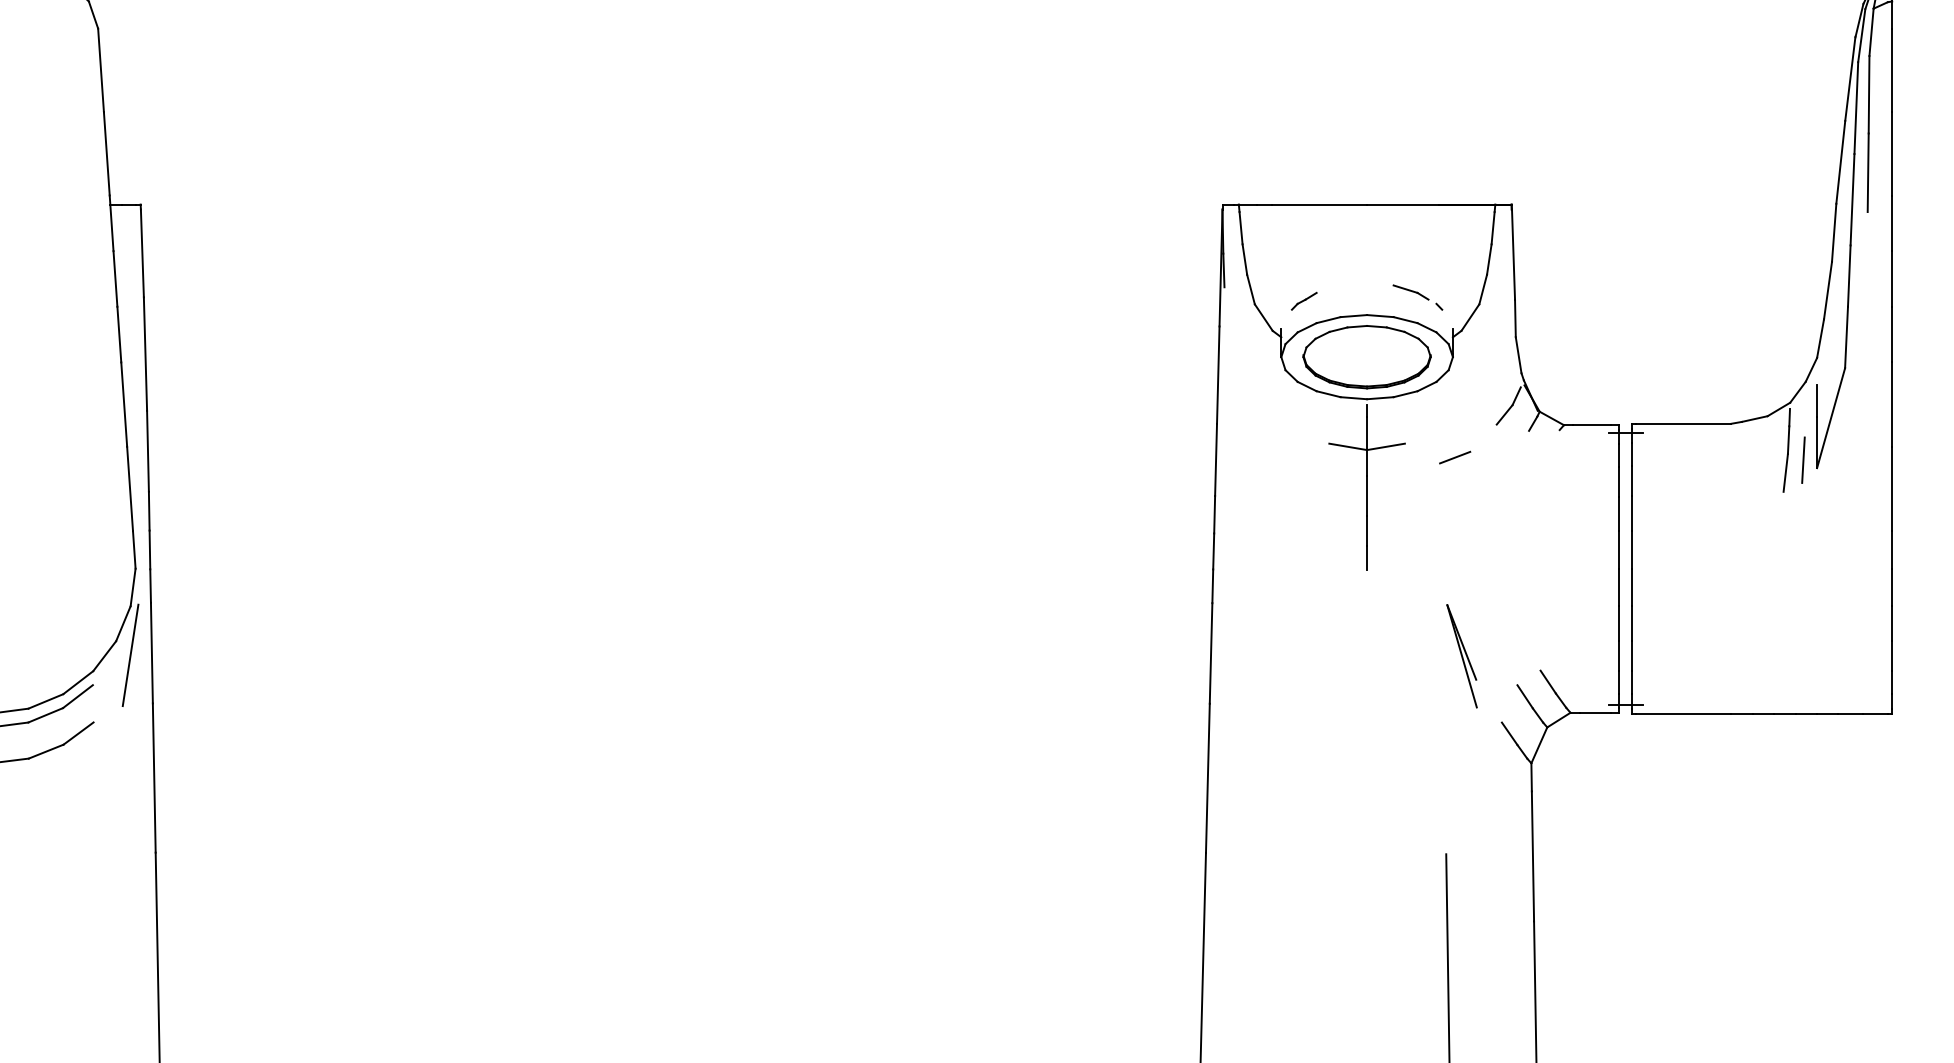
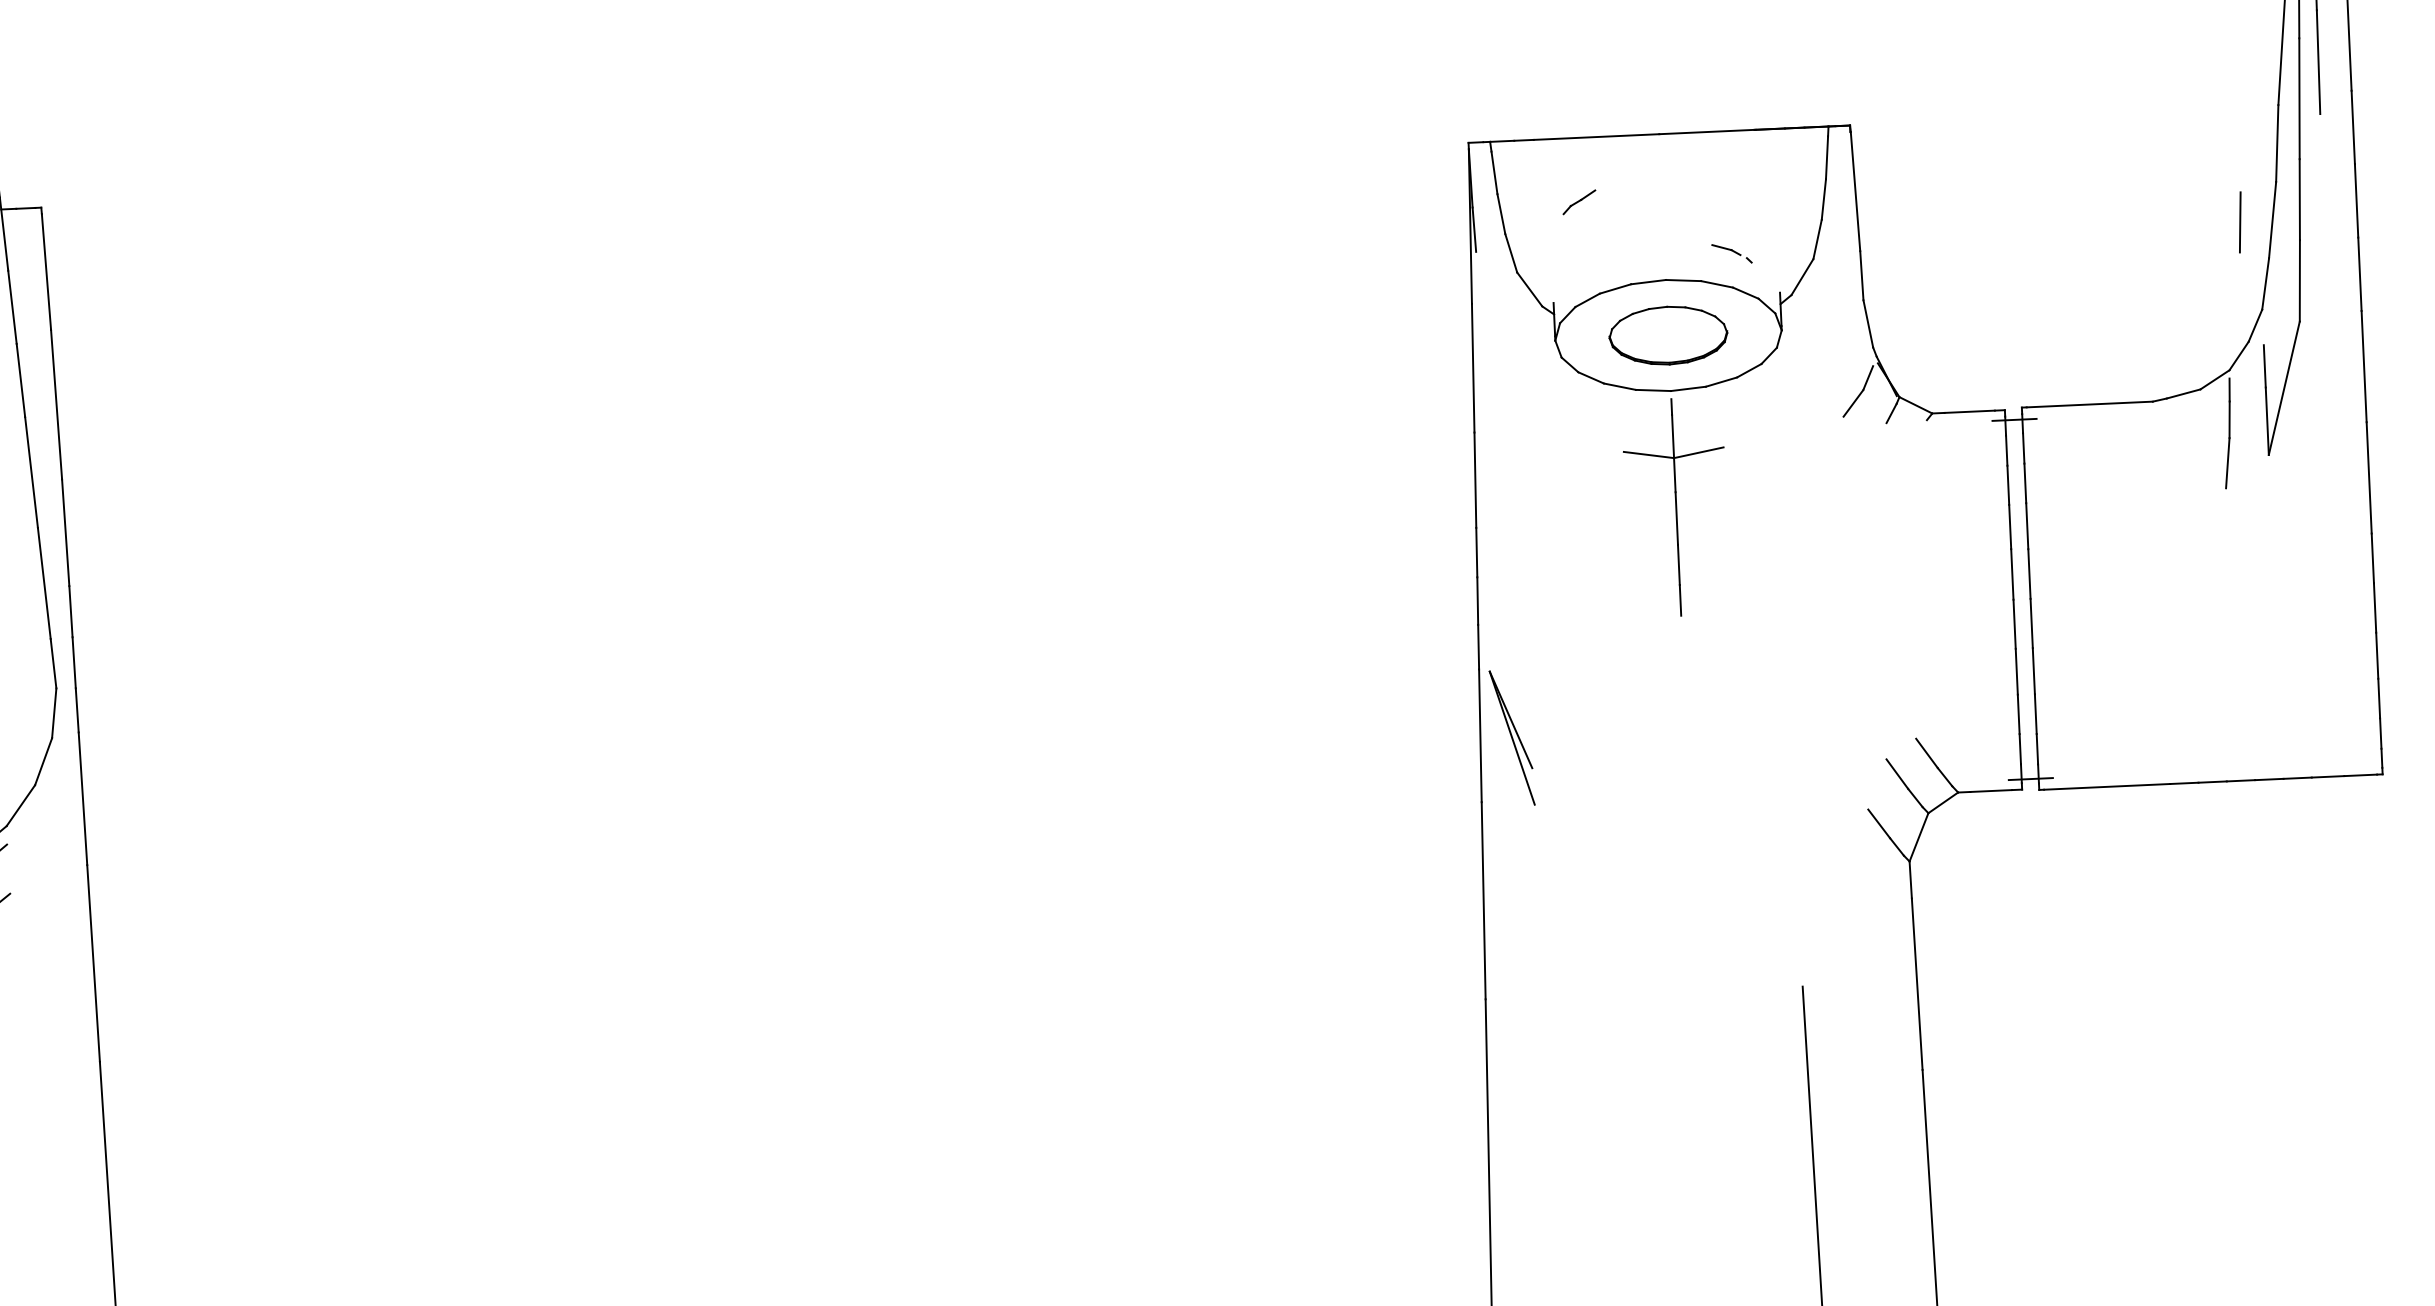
part: (1417, 297) -> (1731, 253), size x0.6
part: (1303, 300) -> (1578, 201), moved
part: (1366, 357) -> (1667, 336), size x0.7
line: (1455, 457) -> (1791, 462), removed
line: (1803, 459) -> (2240, 221), moved
line: (130, 655) -> (54, 803), removed
part: (1461, 656) -> (1511, 738), moved

